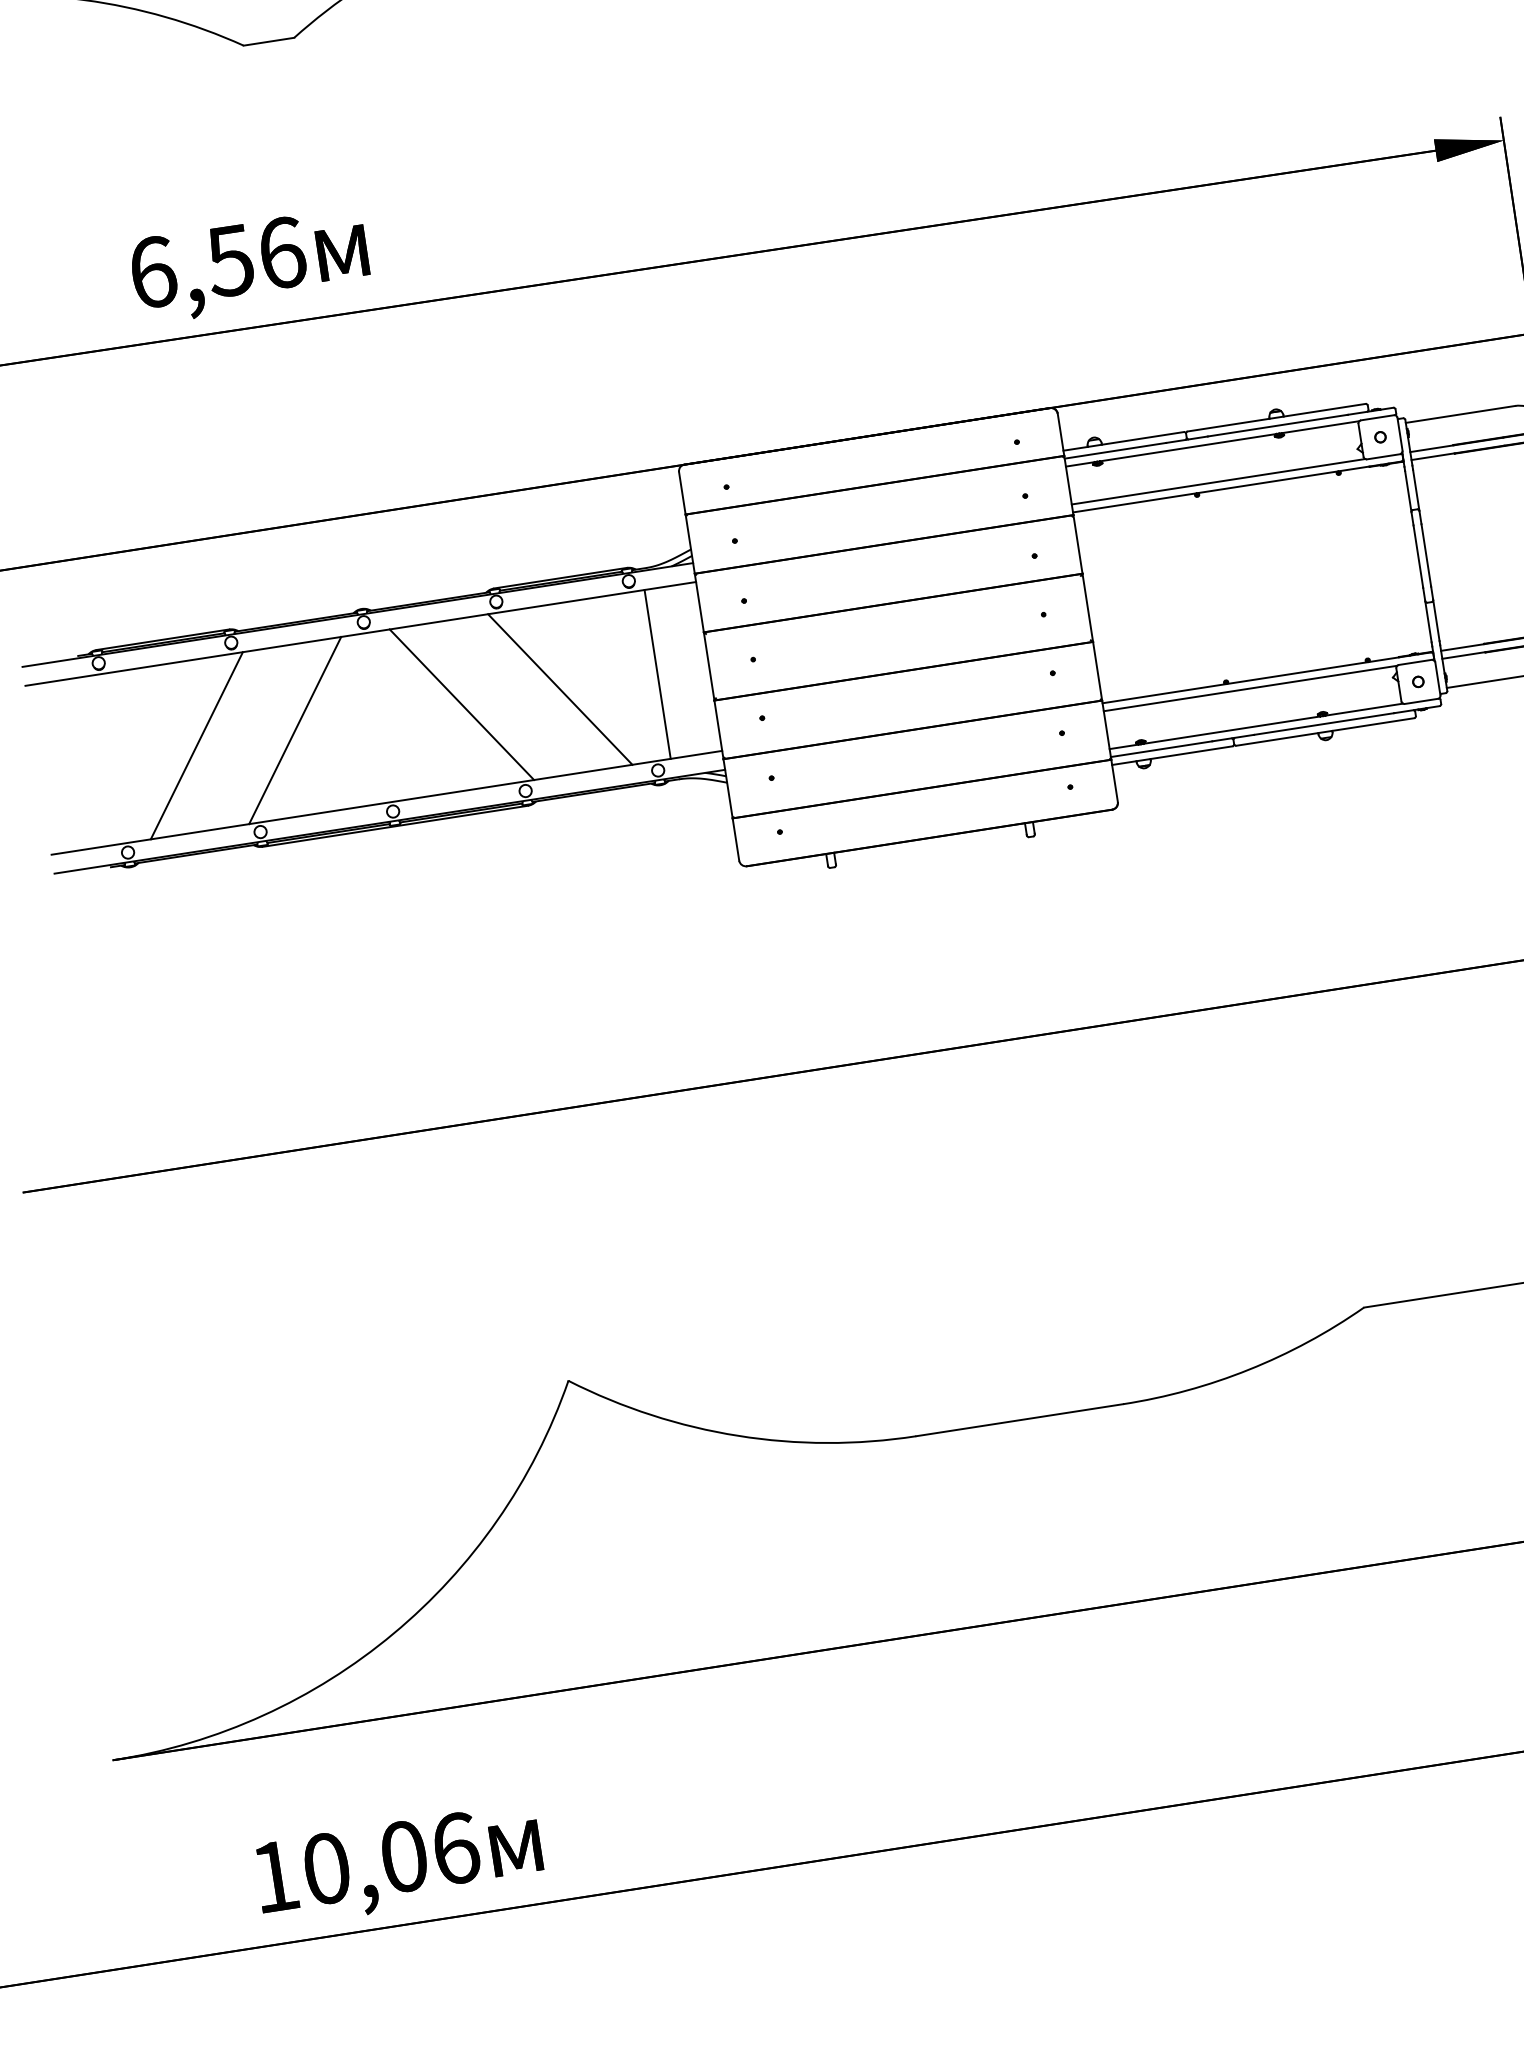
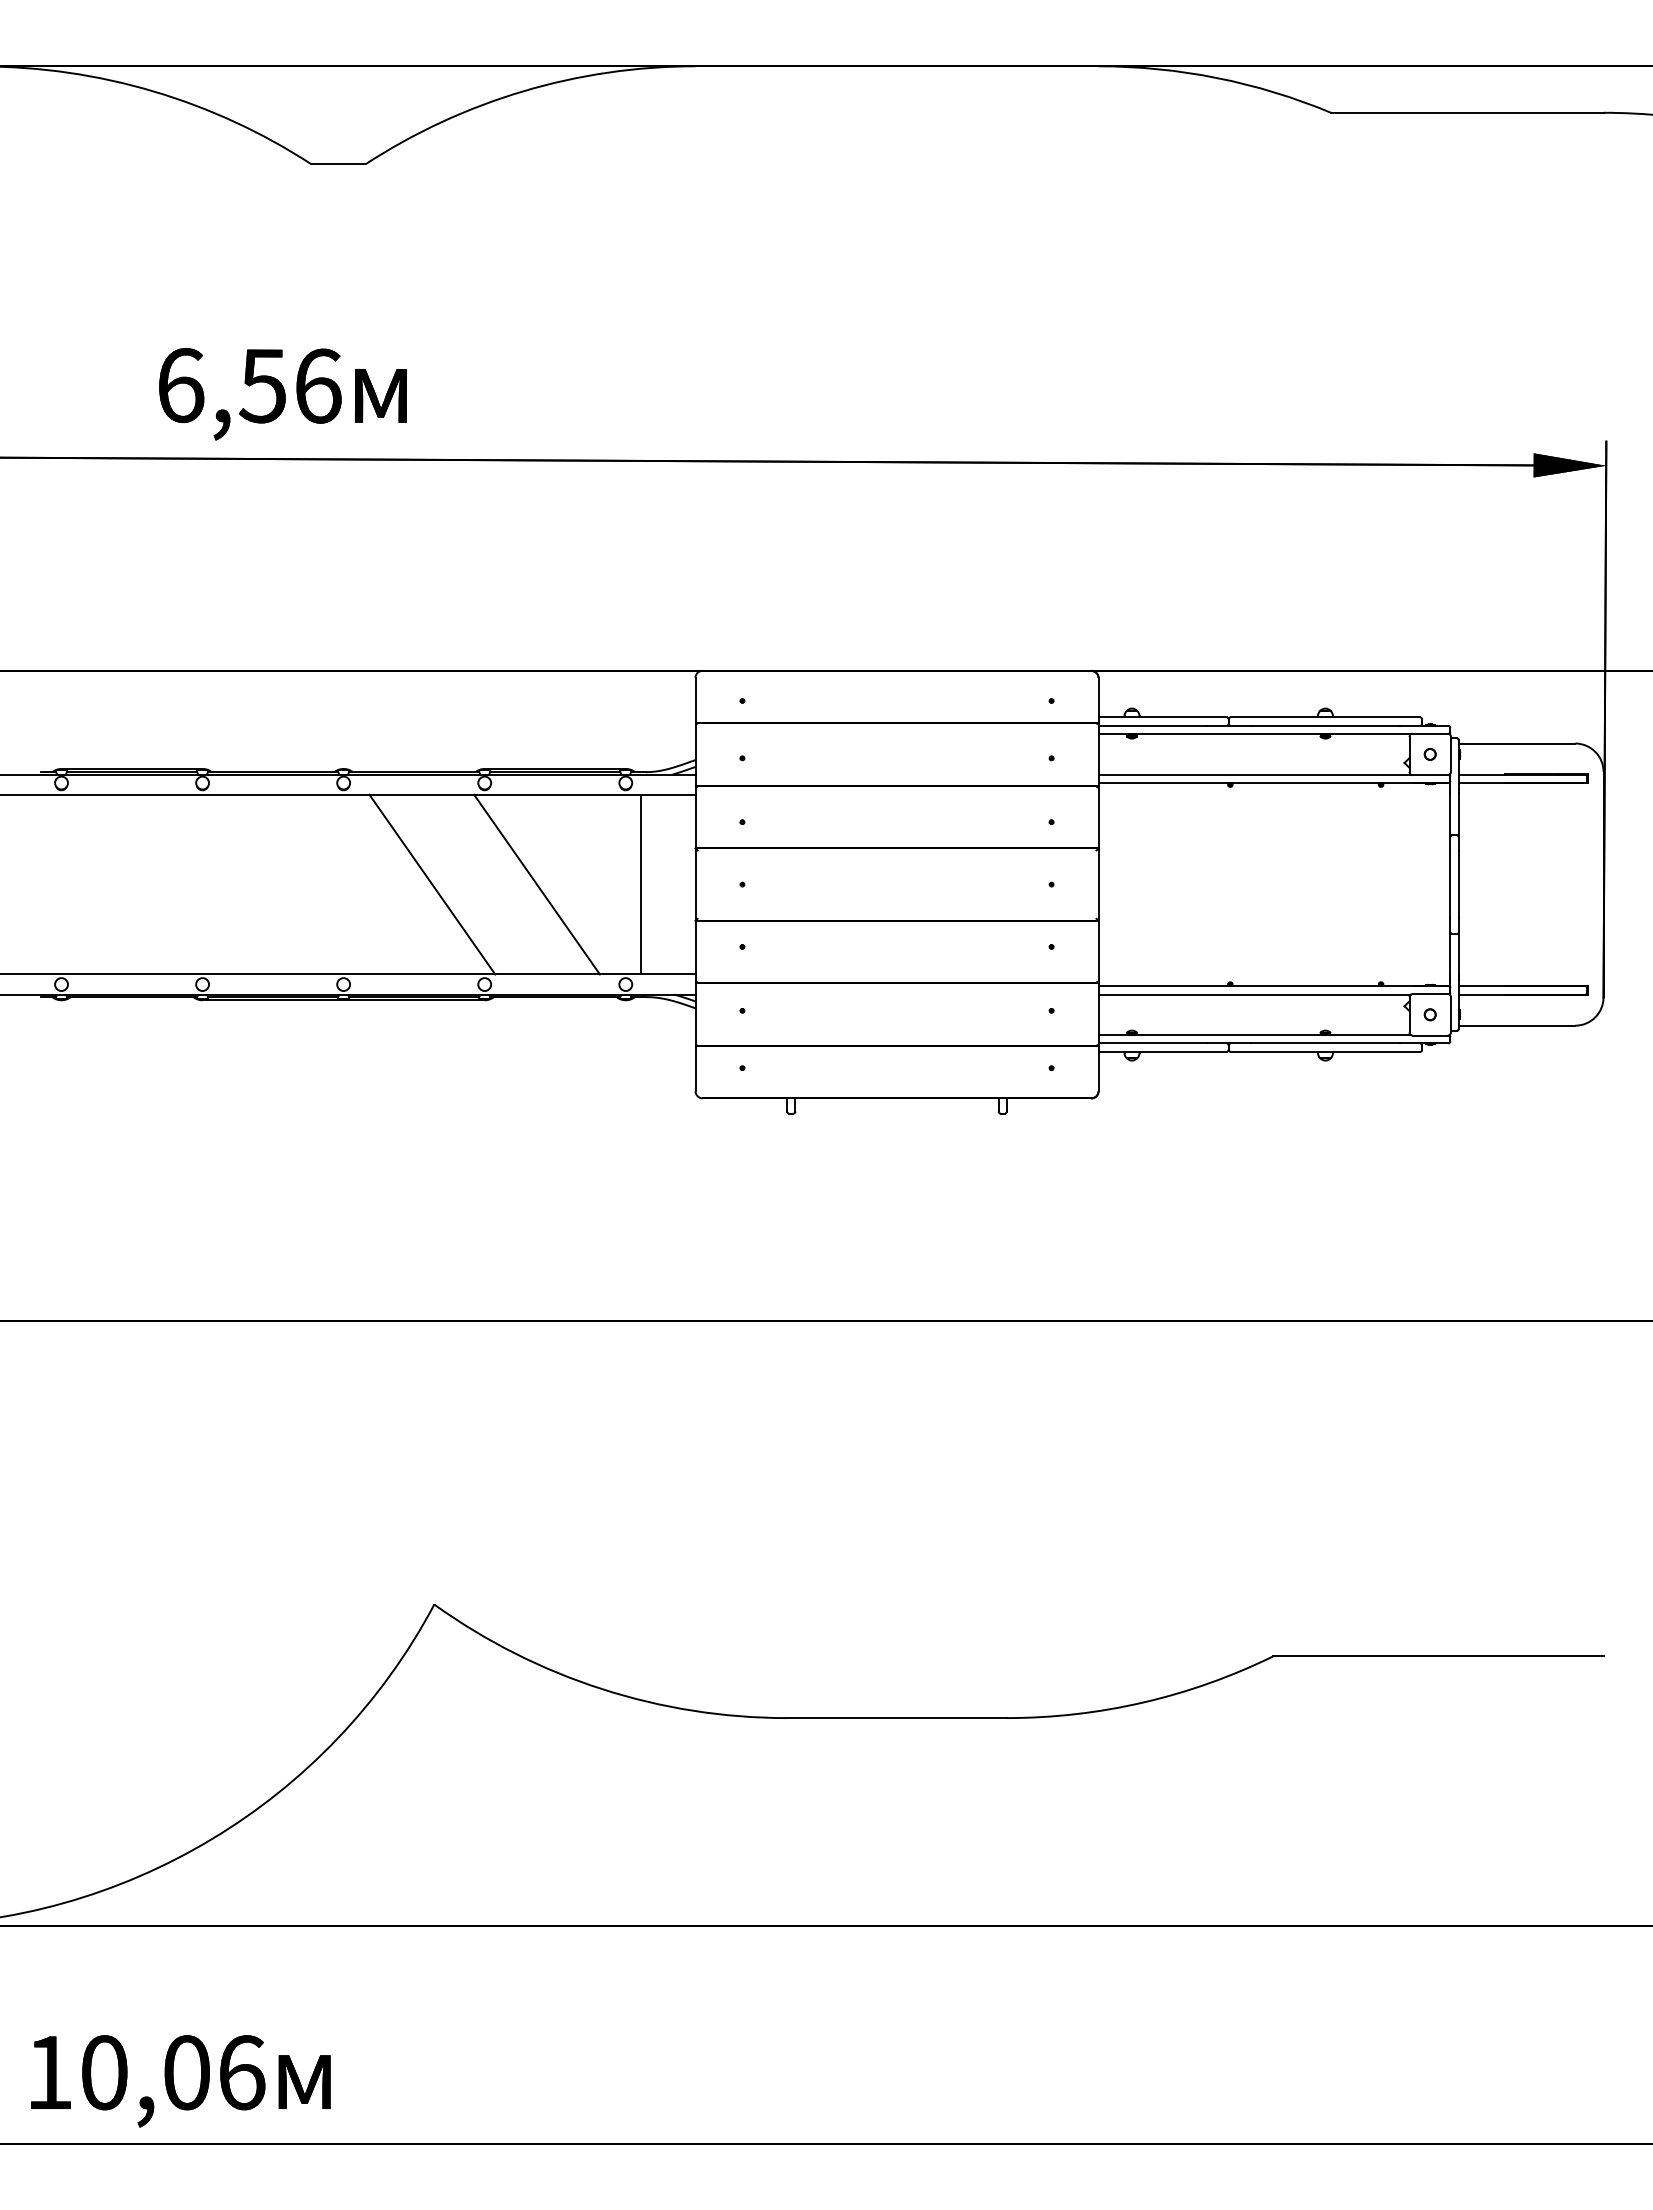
line: (294, 730) -> (254, 884), removed
line: (197, 745) -> (150, 884), removed

